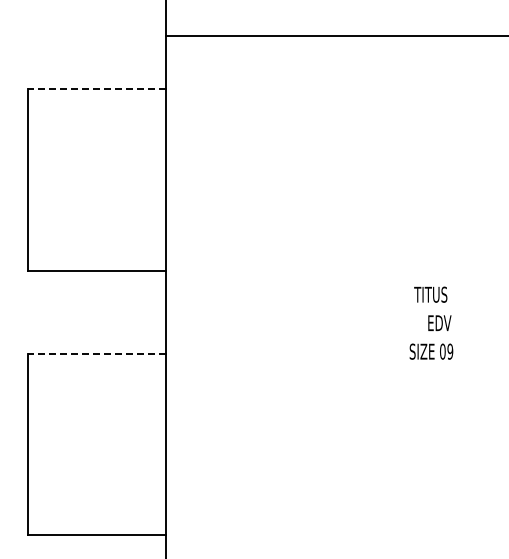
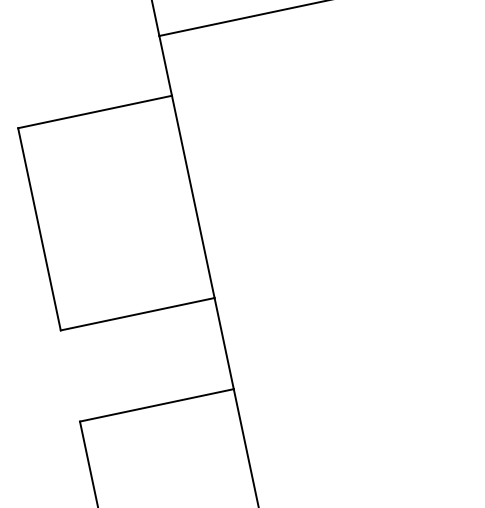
line: (96, 89) -> (94, 112), dashed -> solid
line: (96, 353) -> (156, 405), dashed -> solid

